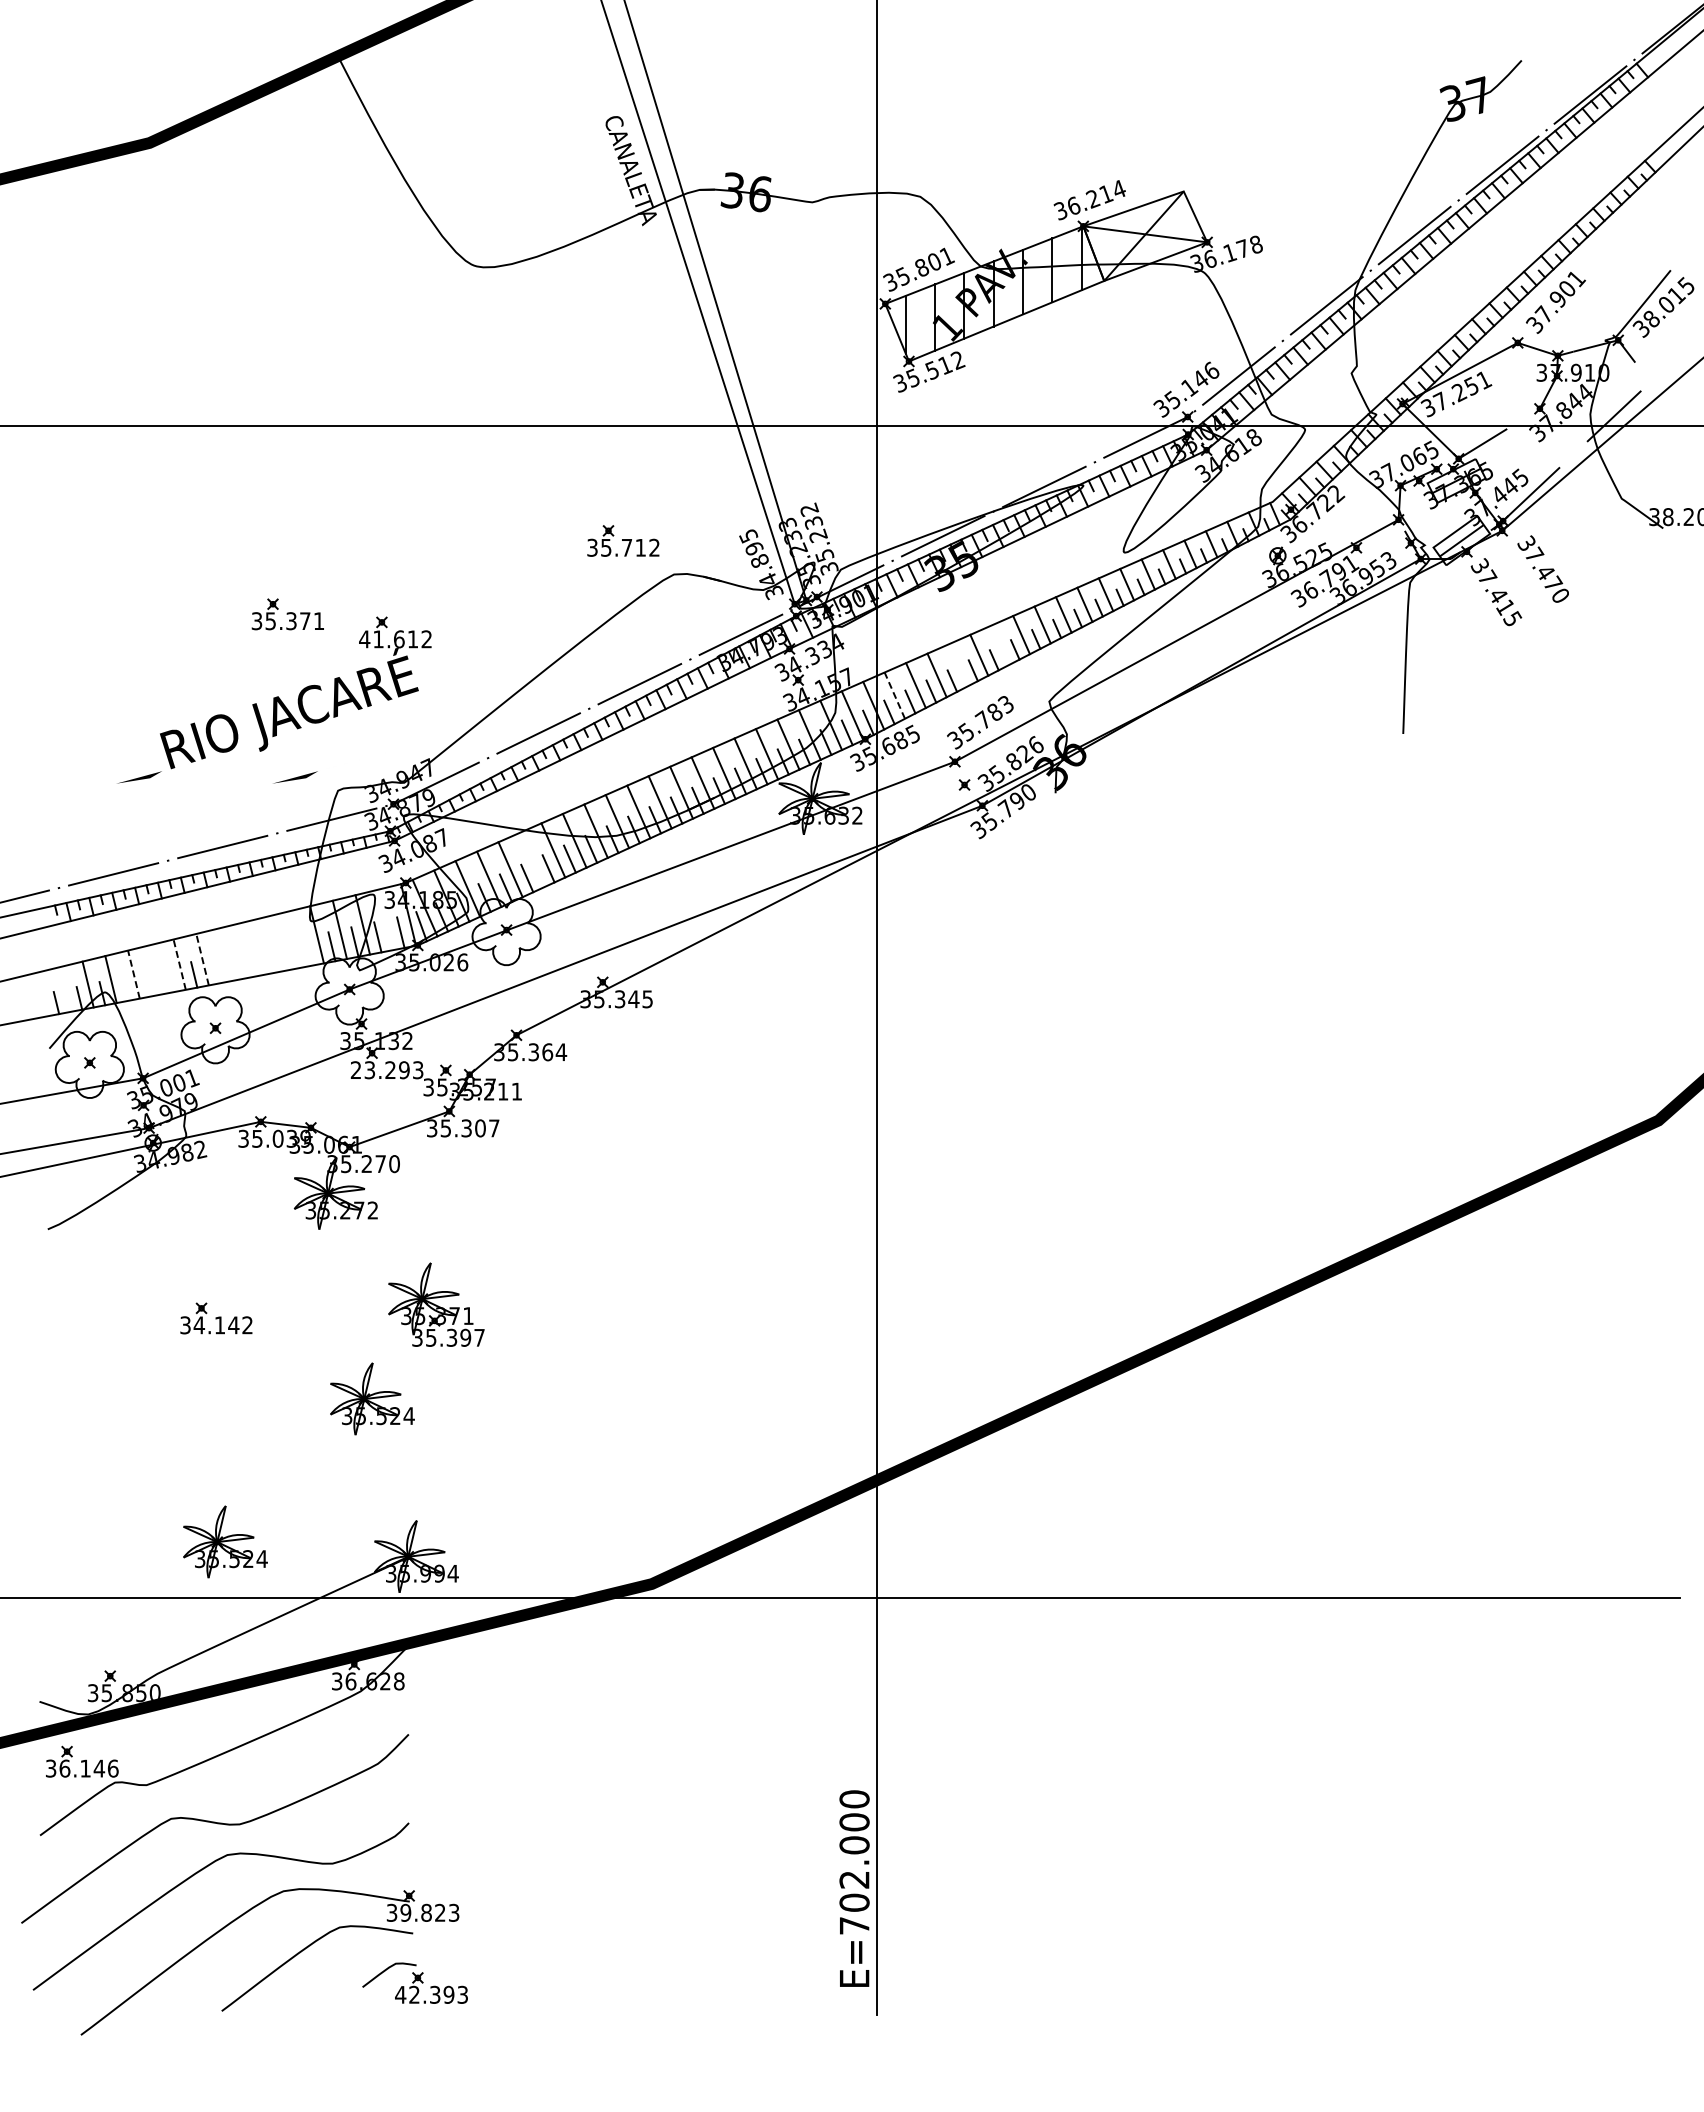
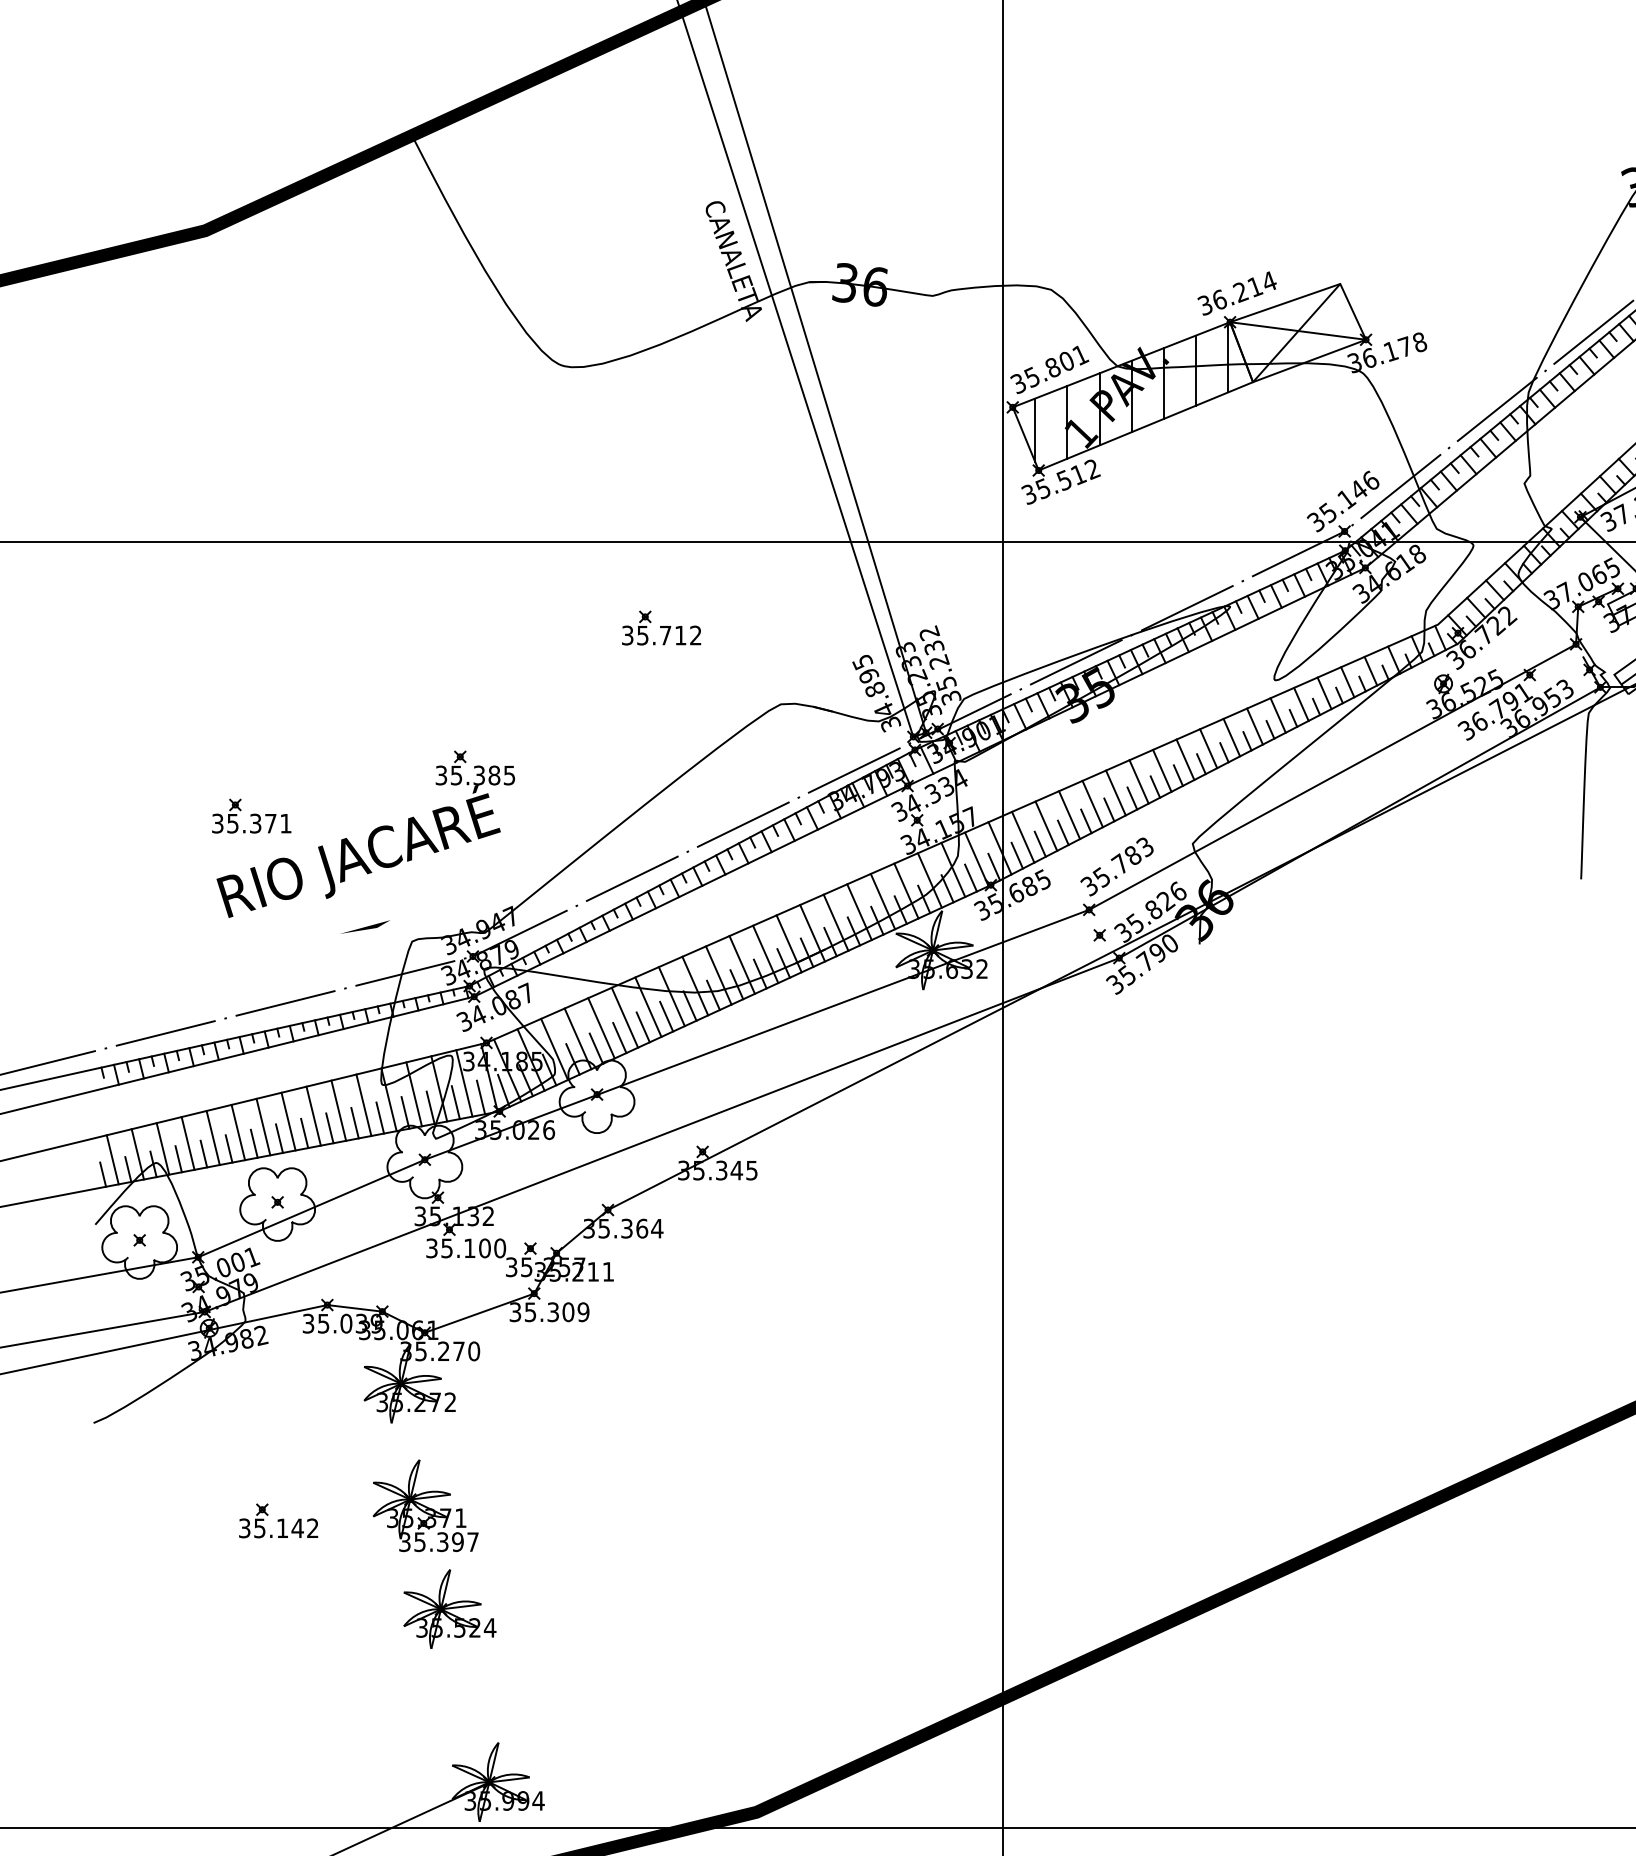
part: (623, 540) -> (661, 627), moved
part: (287, 614) -> (251, 816), moved
text: (395, 639) -> (475, 775), 41.612 -> 35.385
line: (1000, 644) -> (1139, 781), added
line: (957, 665) -> (1091, 804), added
line: (894, 695) -> (1022, 837), dashed -> solid
line: (139, 777) -> (194, 927), removed
line: (531, 859) -> (624, 1017), added
line: (385, 919) -> (464, 1082), added
line: (293, 939) -> (363, 1104), added
line: (270, 944) -> (337, 1110), added
line: (247, 949) -> (312, 1115), added
line: (308, 951) -> (379, 1118), added
line: (225, 954) -> (288, 1121), added
line: (285, 956) -> (354, 1123), added
line: (202, 959) -> (263, 1126), dashed -> solid
line: (262, 960) -> (329, 1127), added
line: (179, 964) -> (238, 1132), dashed -> solid
line: (239, 965) -> (303, 1133), added
line: (156, 969) -> (212, 1137), added
line: (217, 970) -> (279, 1138), added
line: (133, 974) -> (187, 1143), dashed -> solid
line: (171, 979) -> (229, 1148), added
line: (148, 984) -> (204, 1154), added
line: (125, 988) -> (178, 1158), added
line: (64, 989) -> (111, 1159), added
text: (386, 1070) -> (465, 1248), 23.293 -> 35.100
text: (493, 1128) -> (582, 1312), 35.307 -> 35.309
part: (436, 1304) -> (425, 1505), moved
text: (199, 1325) -> (260, 1528), 34.142 -> 35.142
part: (225, 1541) -> (288, 1765), removed

